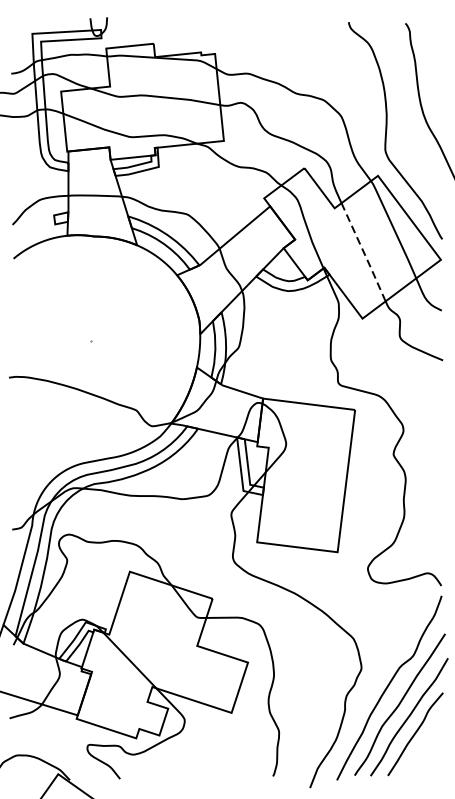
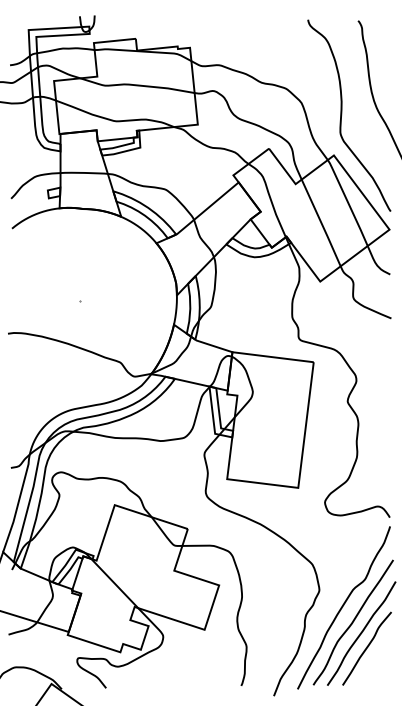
line: (363, 254) -> (321, 224), dashed -> solid

